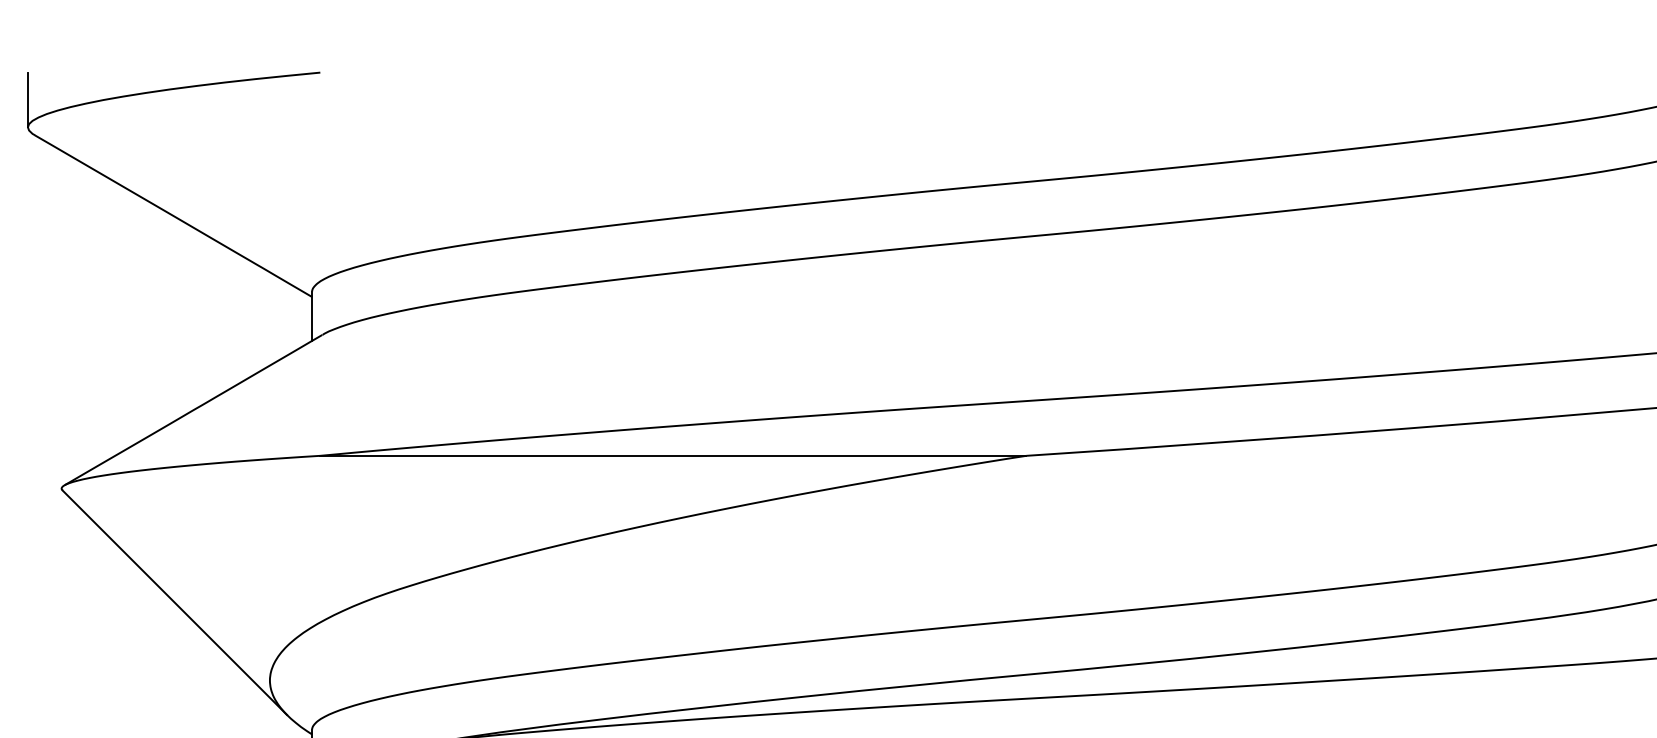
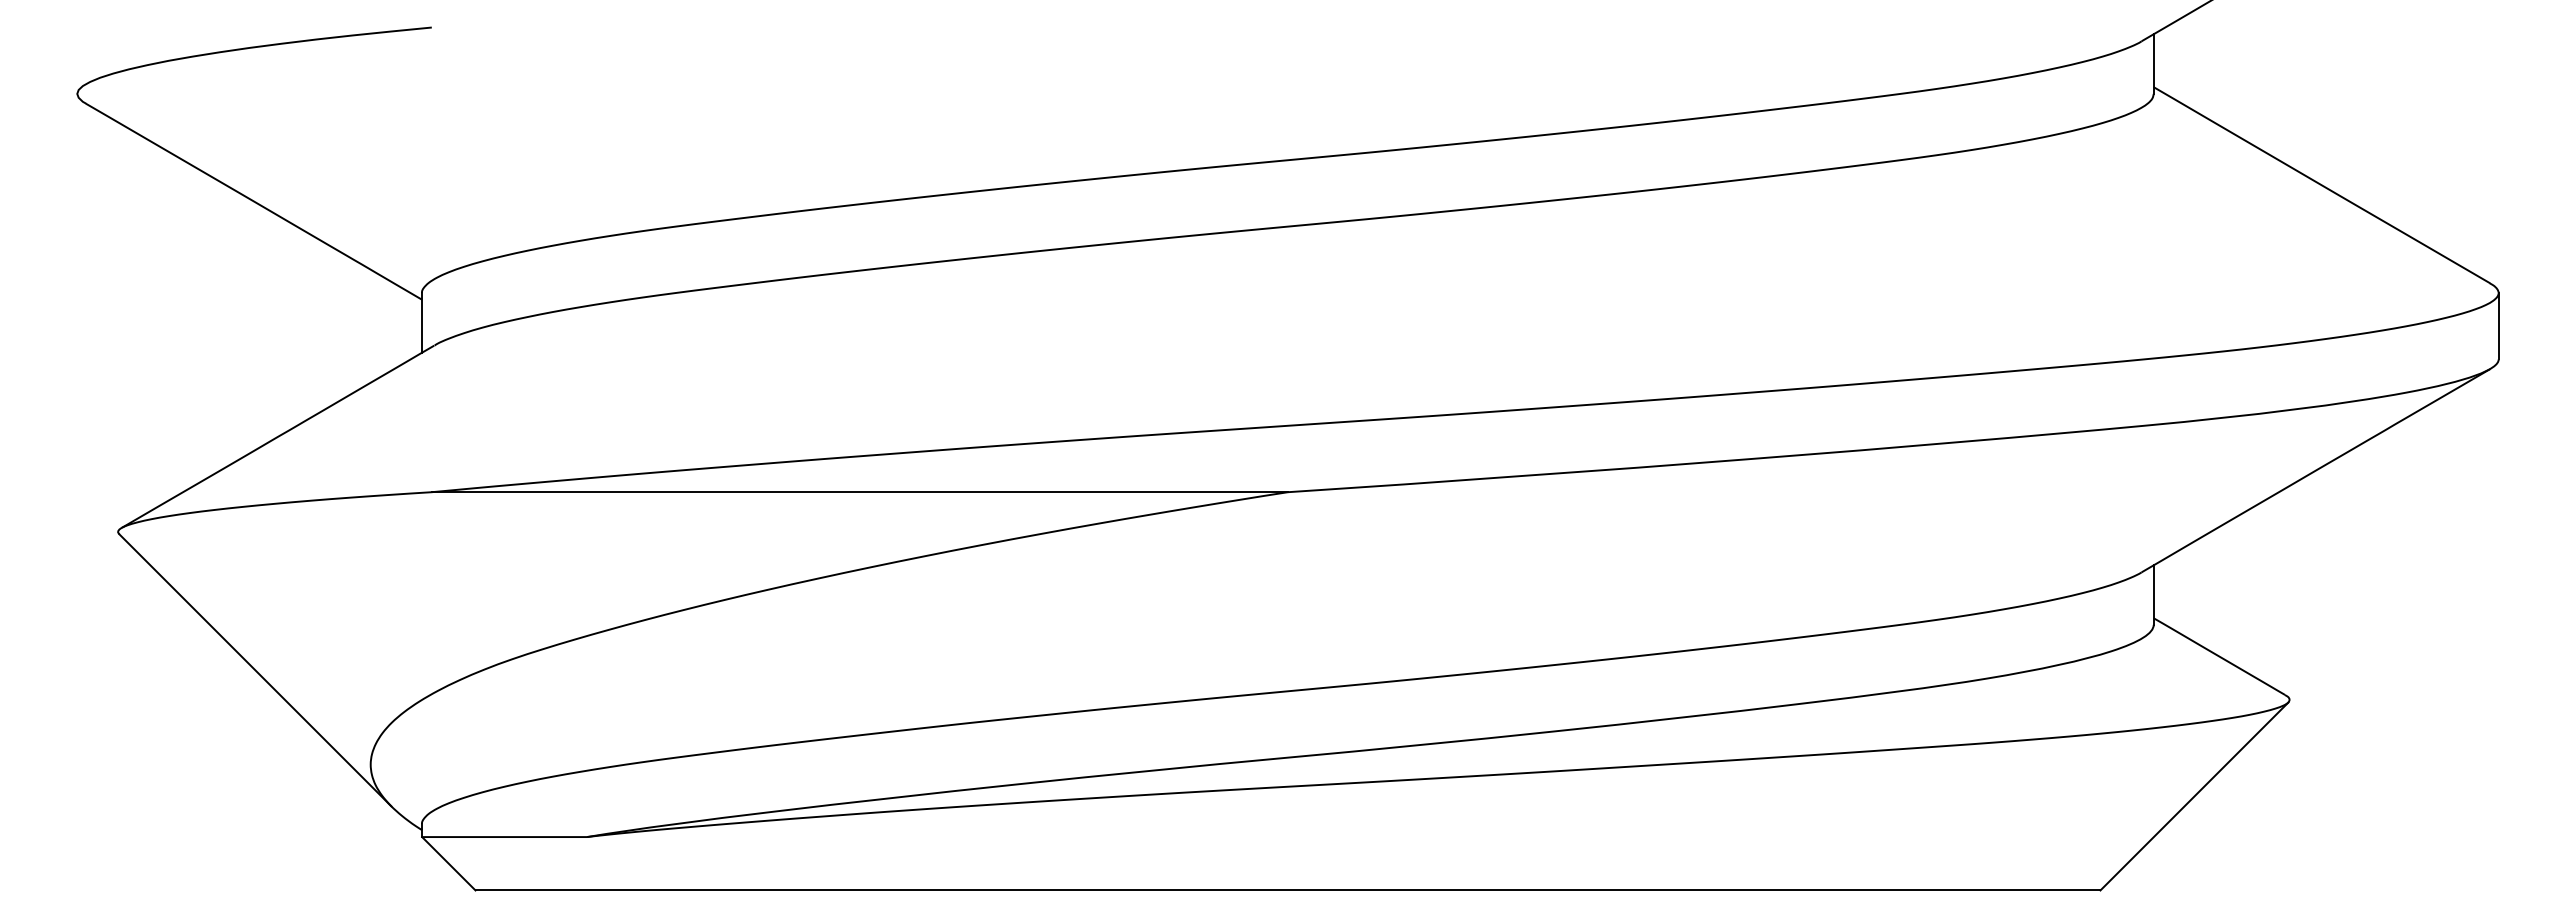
line: (28, 99) -> (77, 60), removed

